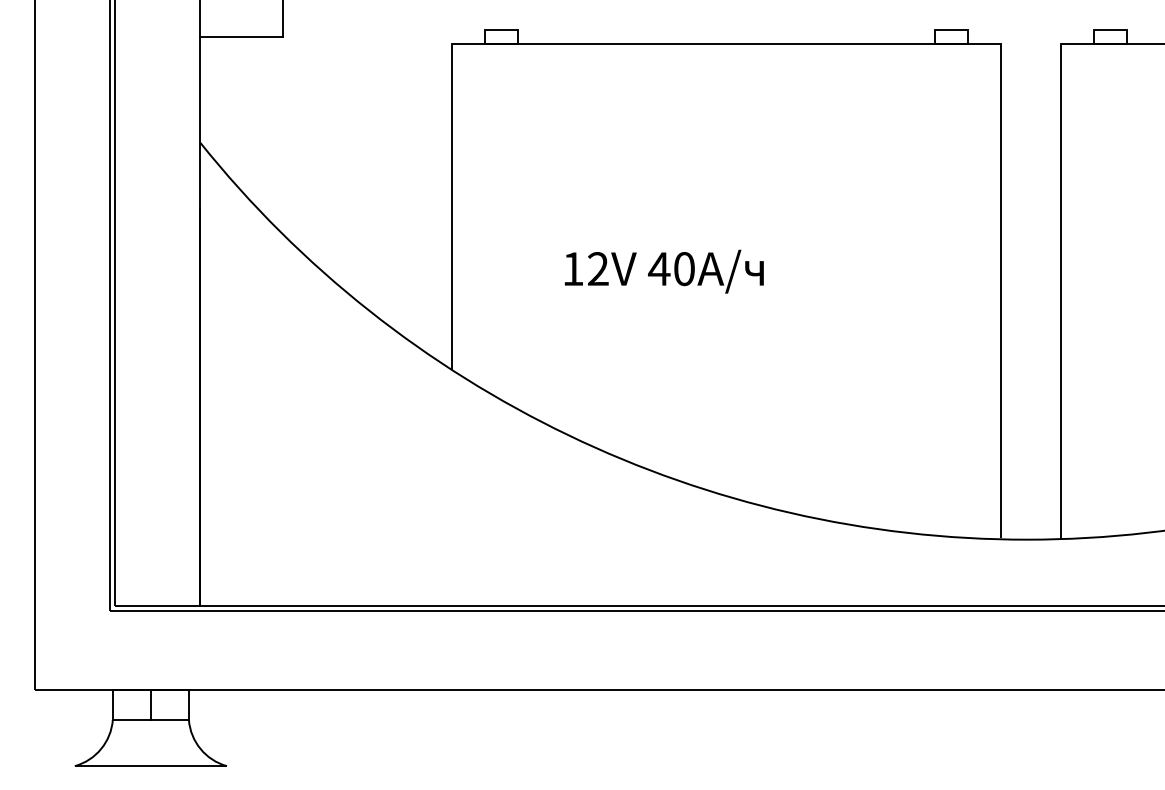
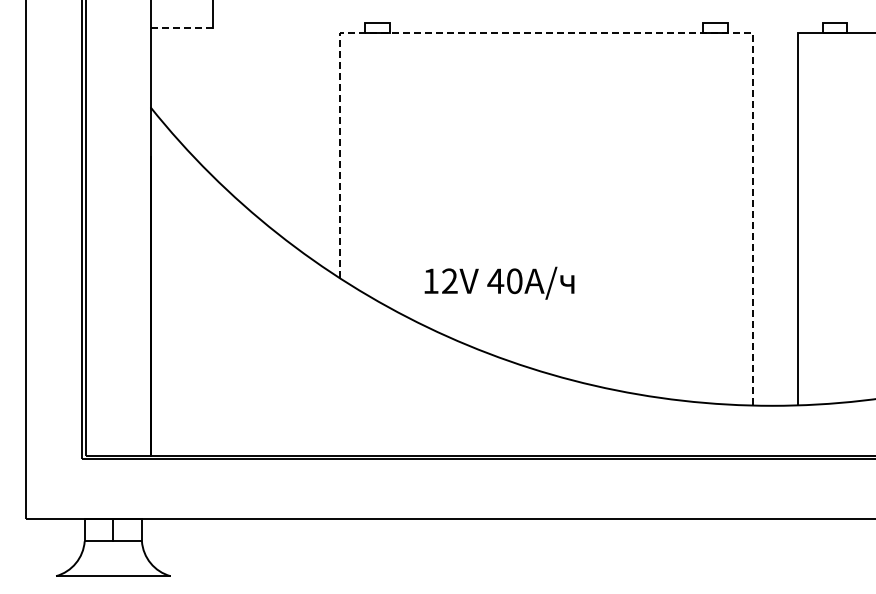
line: (241, 36) -> (181, 27), solid -> dashed
line: (809, 43) -> (608, 32), solid -> dashed
text: (664, 270) -> (499, 282), moved

